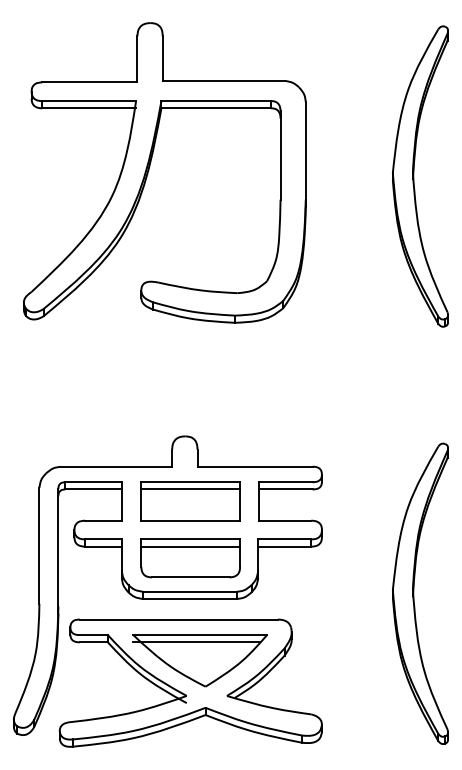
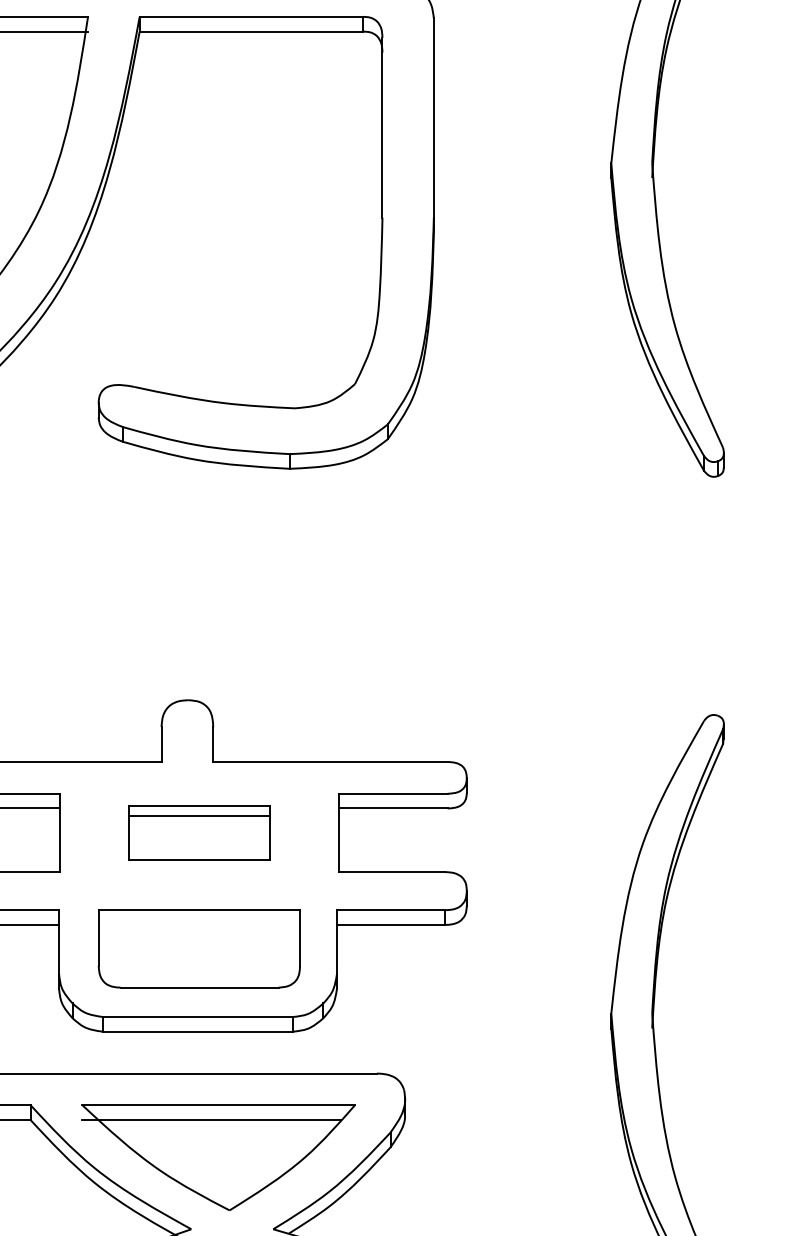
part: (190, 501) -> (198, 832), size x0.7
line: (190, 546) -> (198, 924), removed

